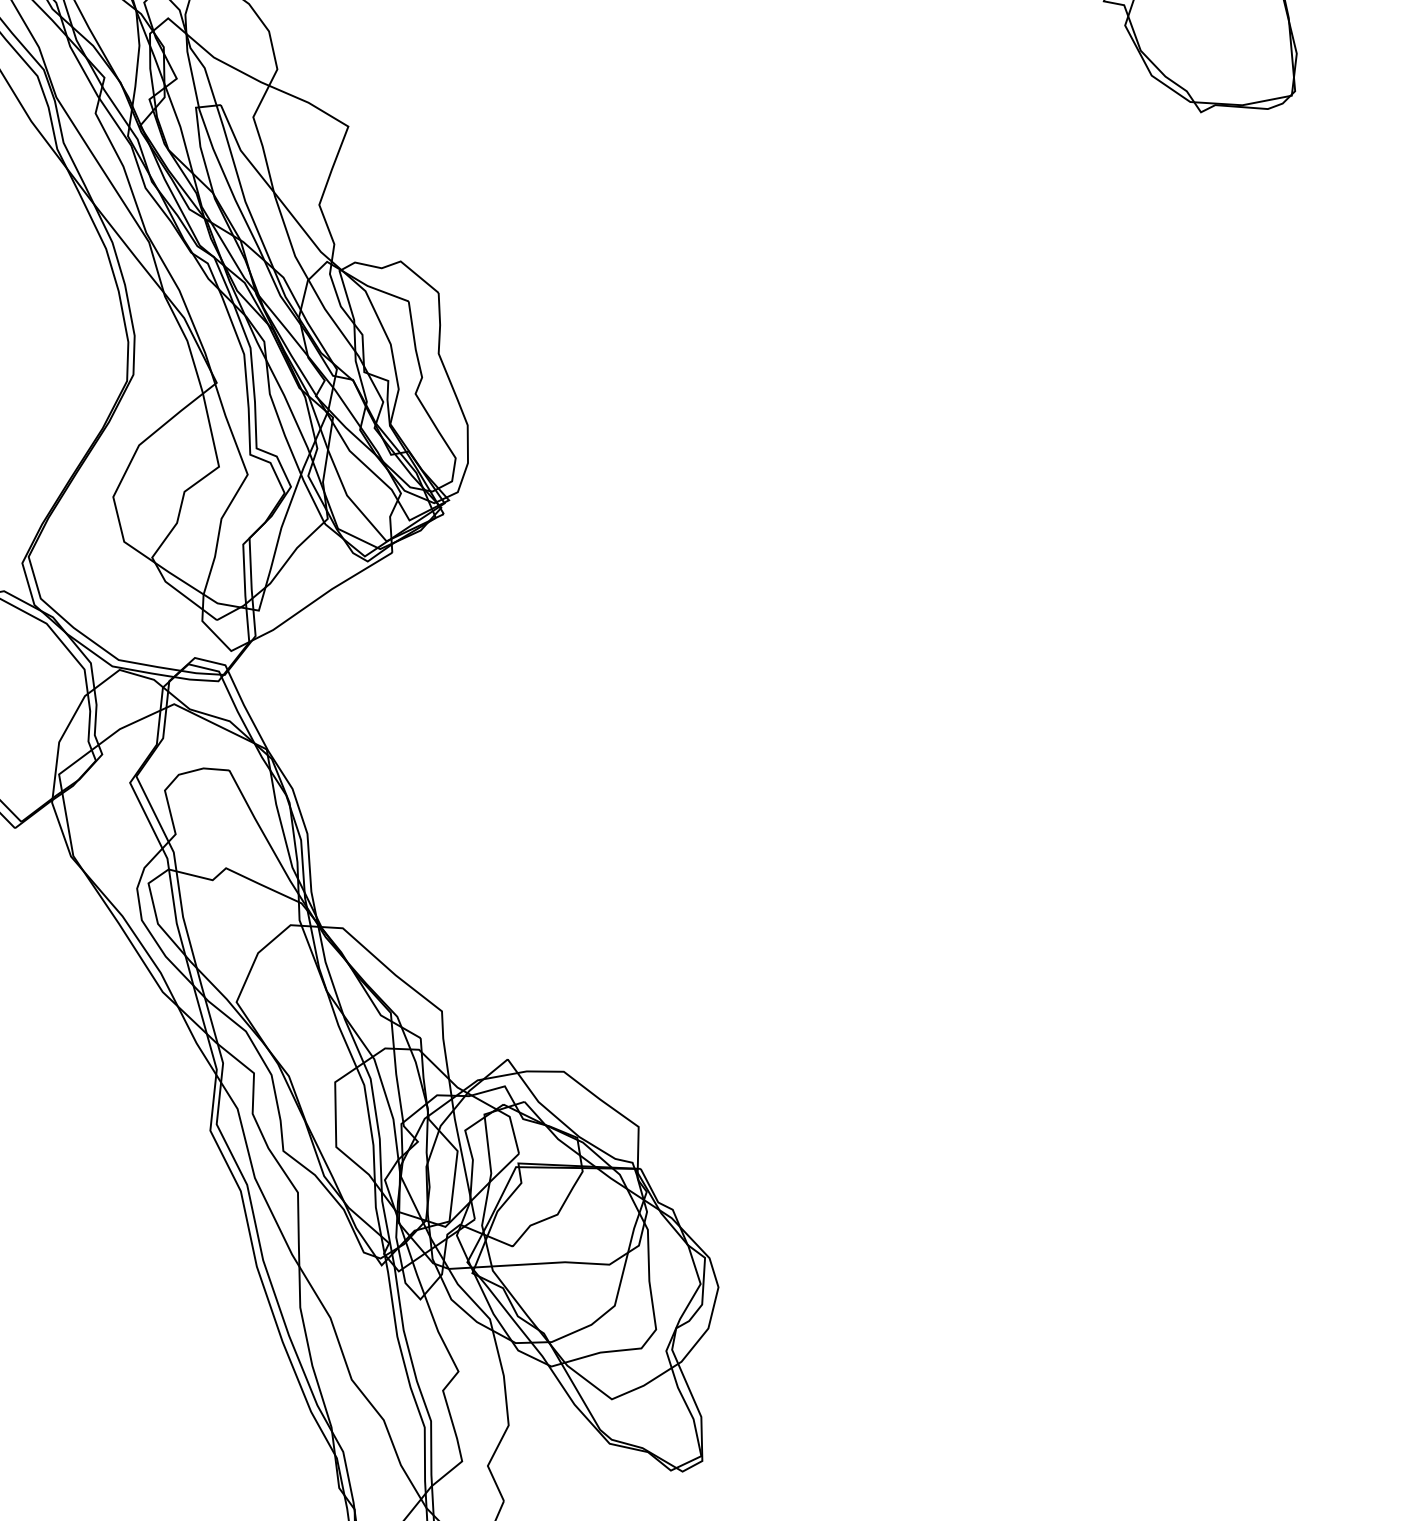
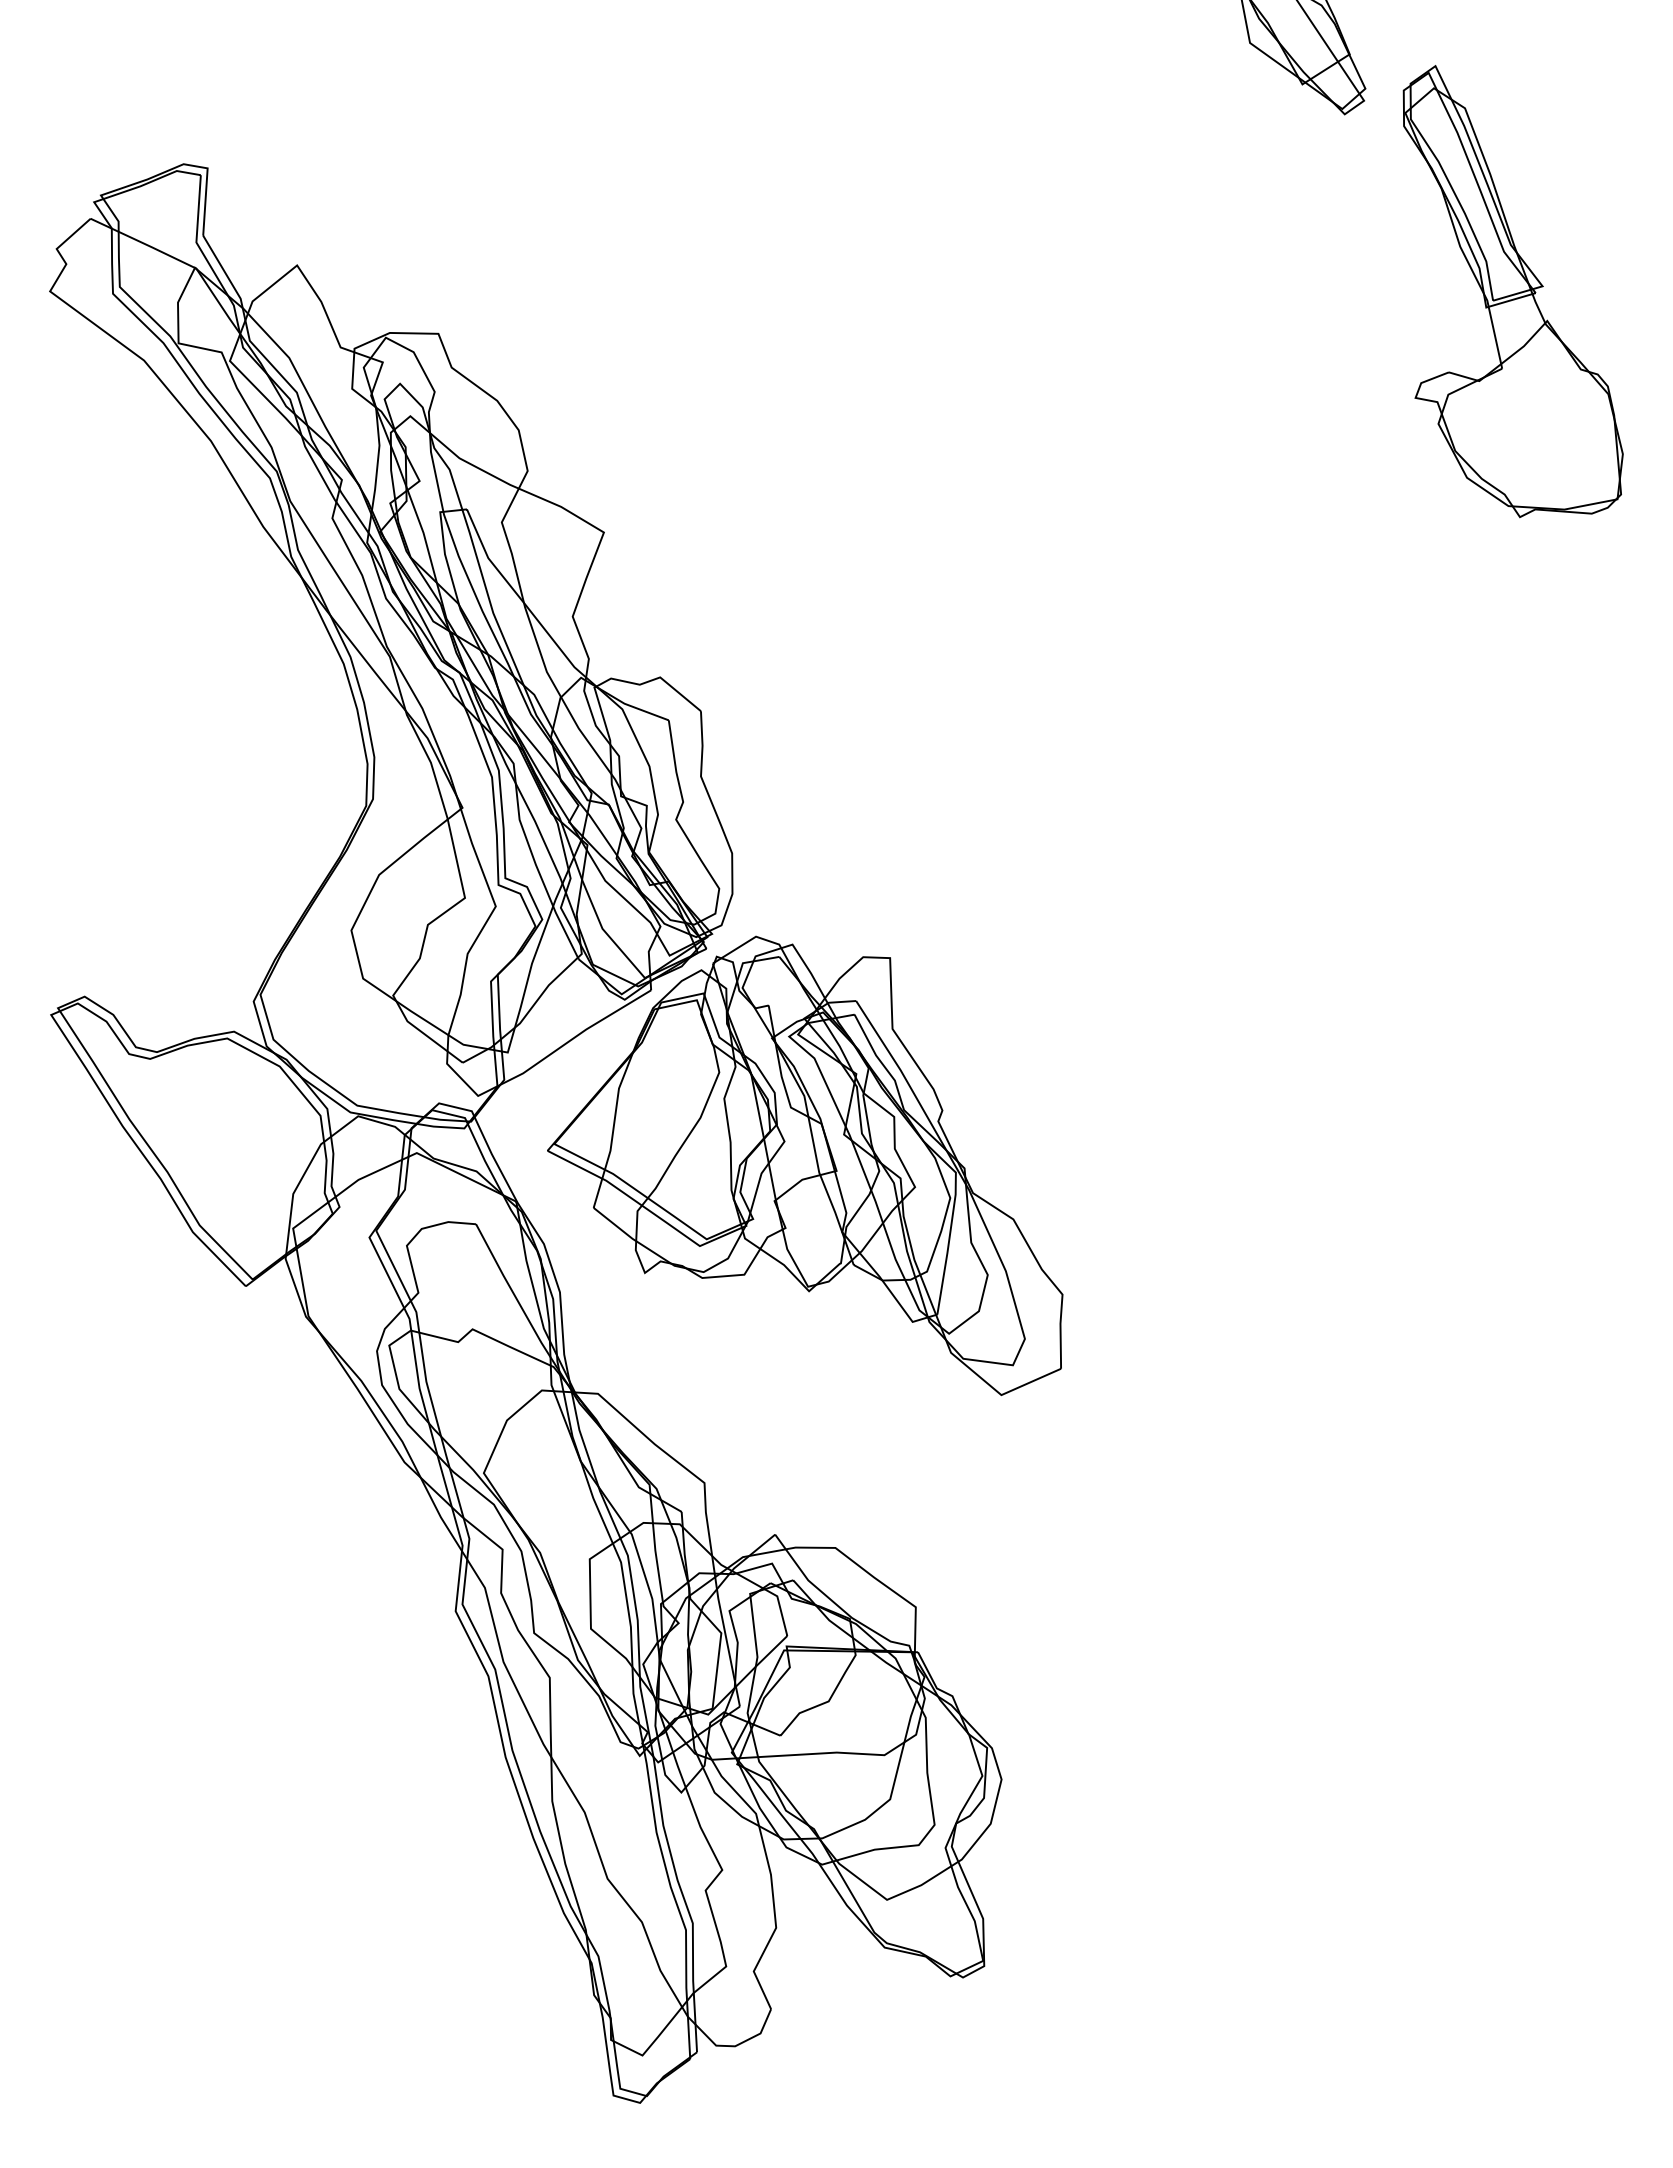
part: (535, 715) -> (805, 1165), added

